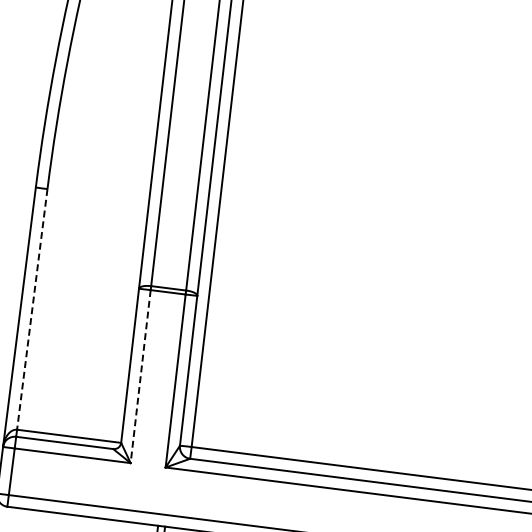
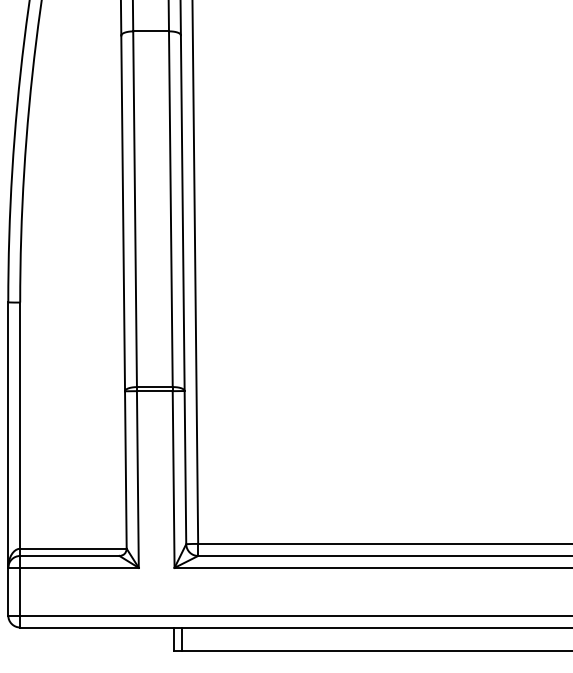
line: (32, 310) -> (20, 426), dashed -> solid
line: (140, 377) -> (137, 480), dashed -> solid

